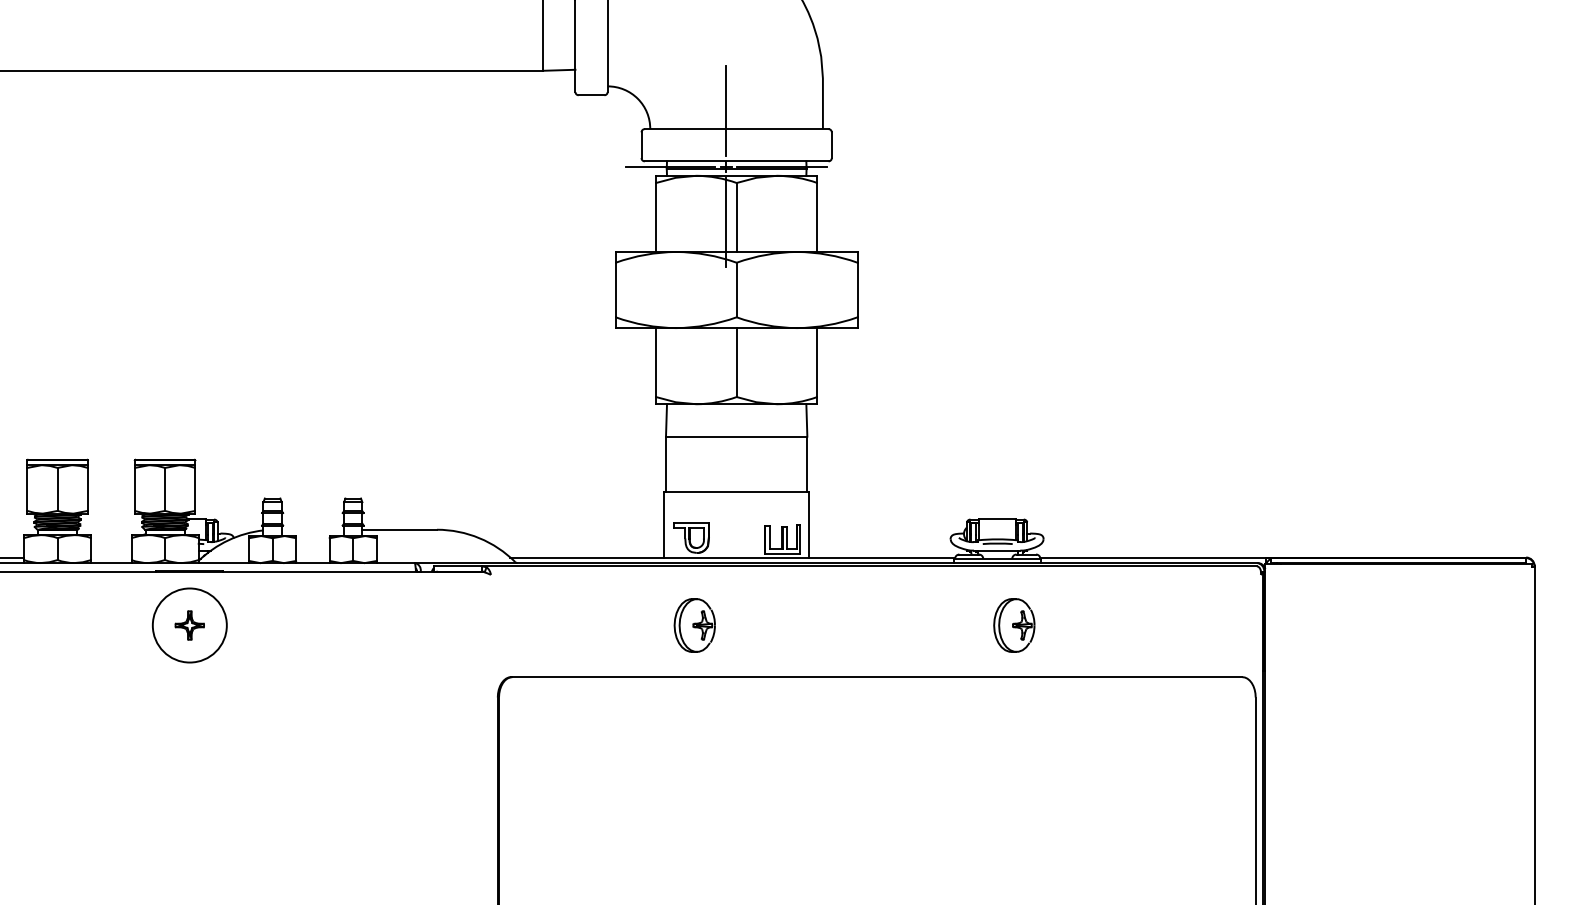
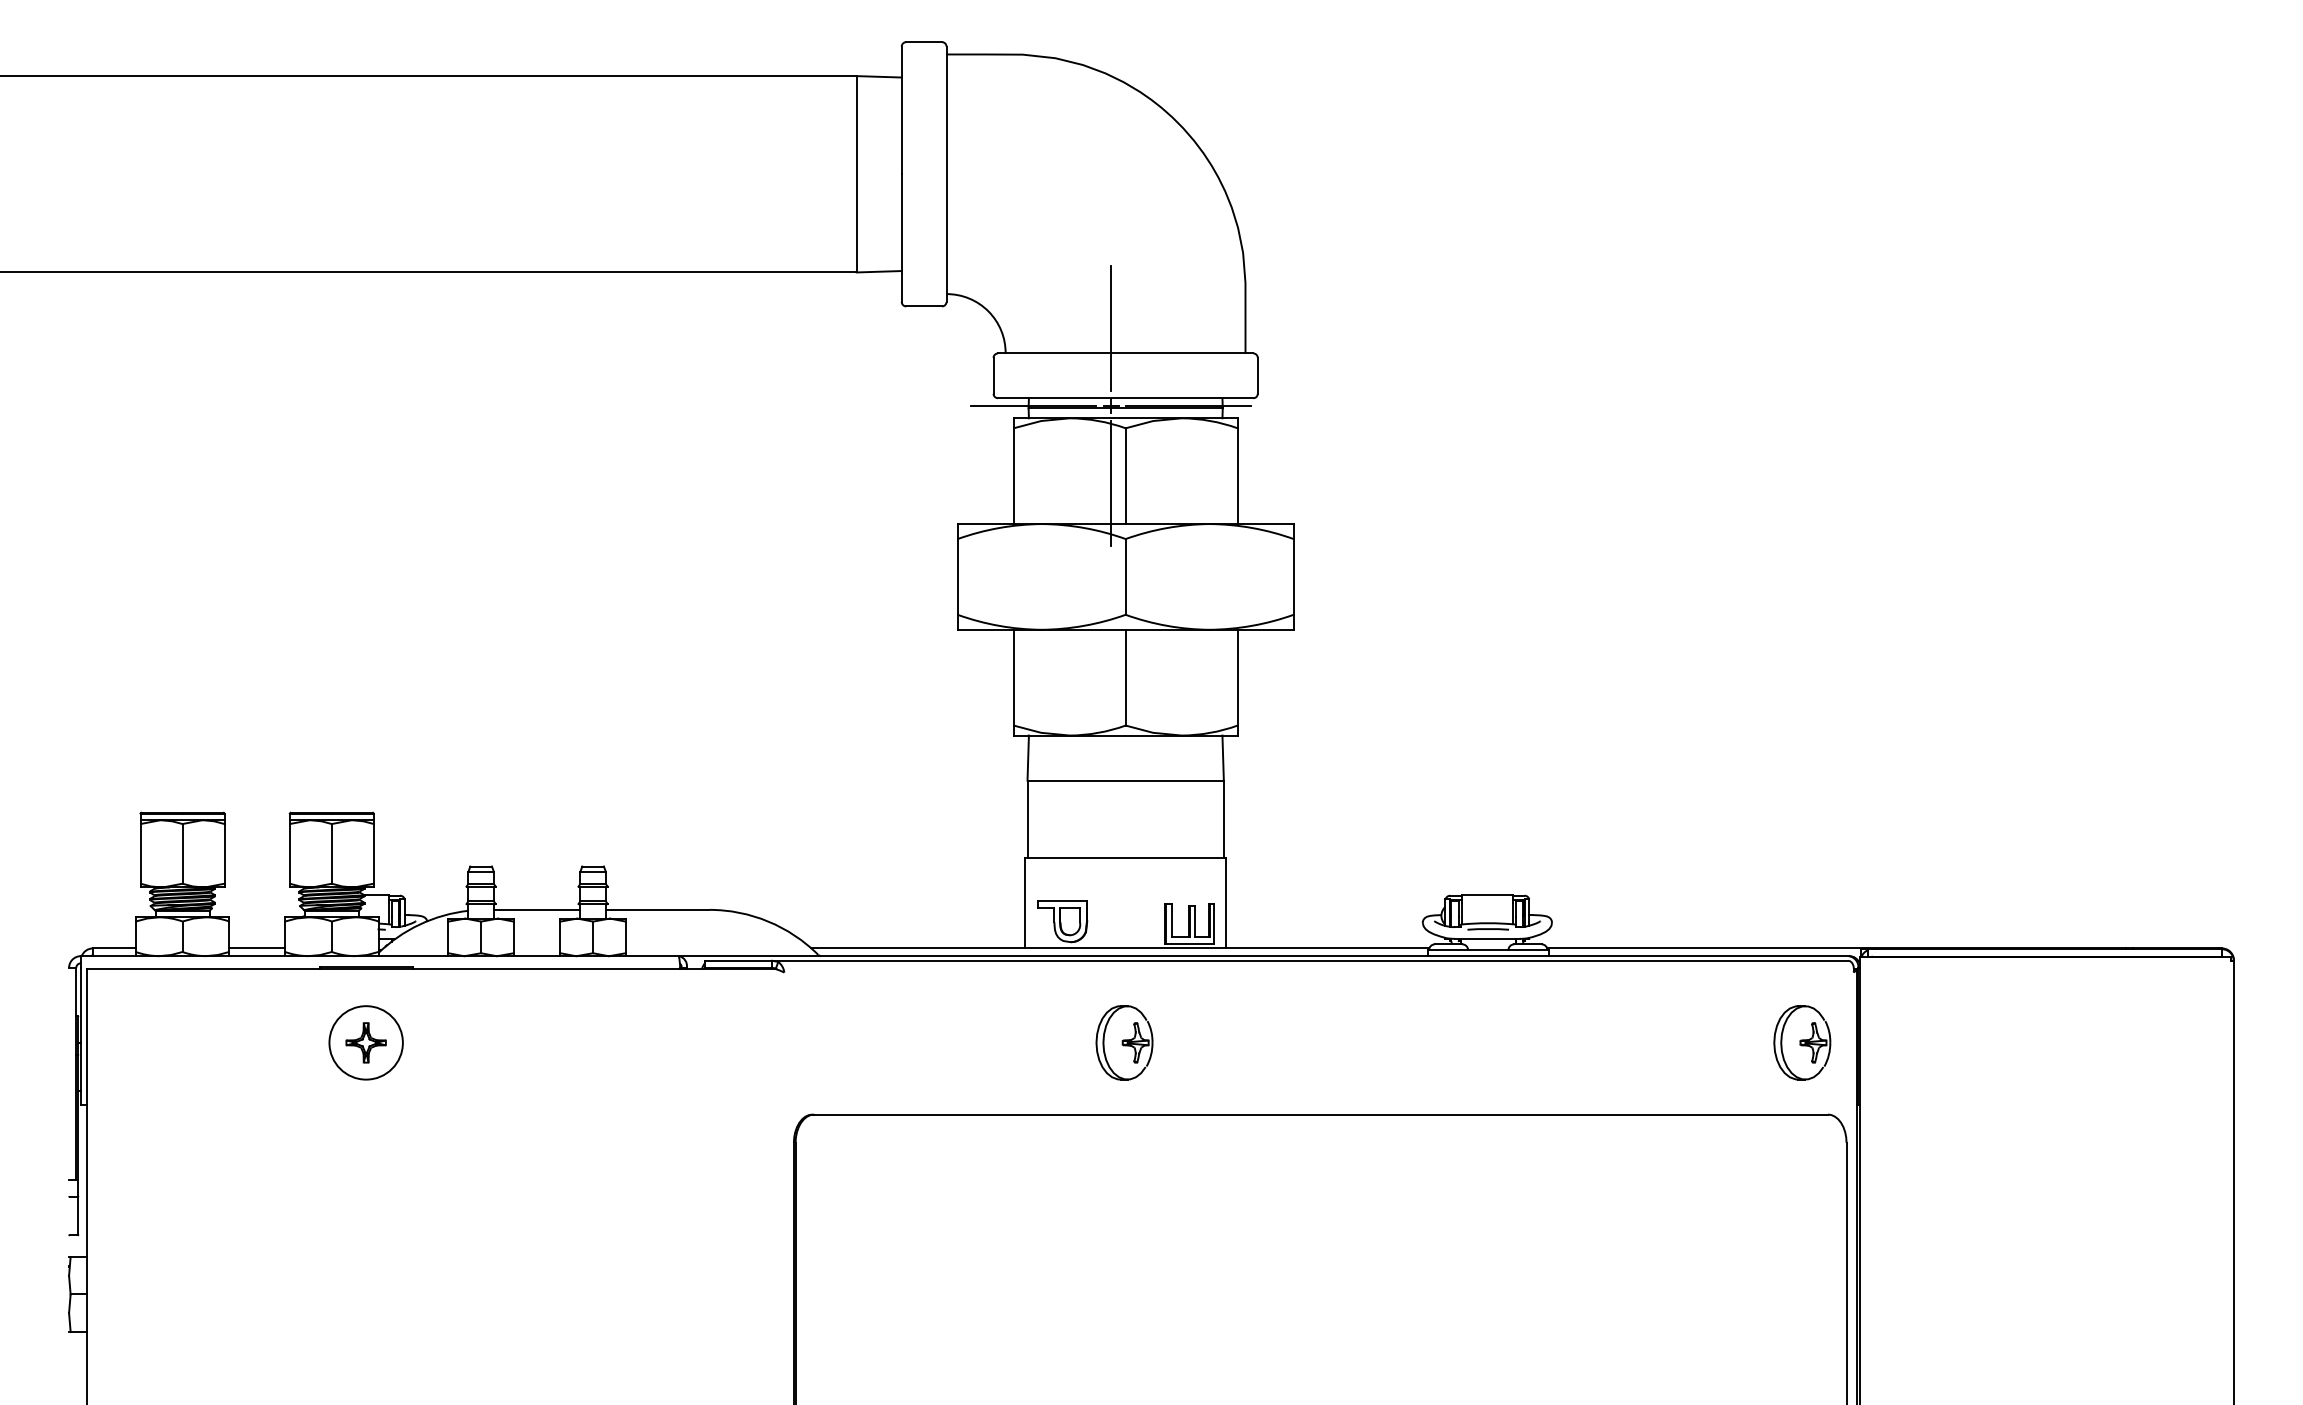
line: (312, 529) -> (536, 909), added
line: (111, 557) -> (257, 948), added
circle: (189, 625) -> (365, 1042), size x0.71
part: (694, 625) -> (1124, 1042), moved
part: (1014, 625) -> (1802, 1042), moved

